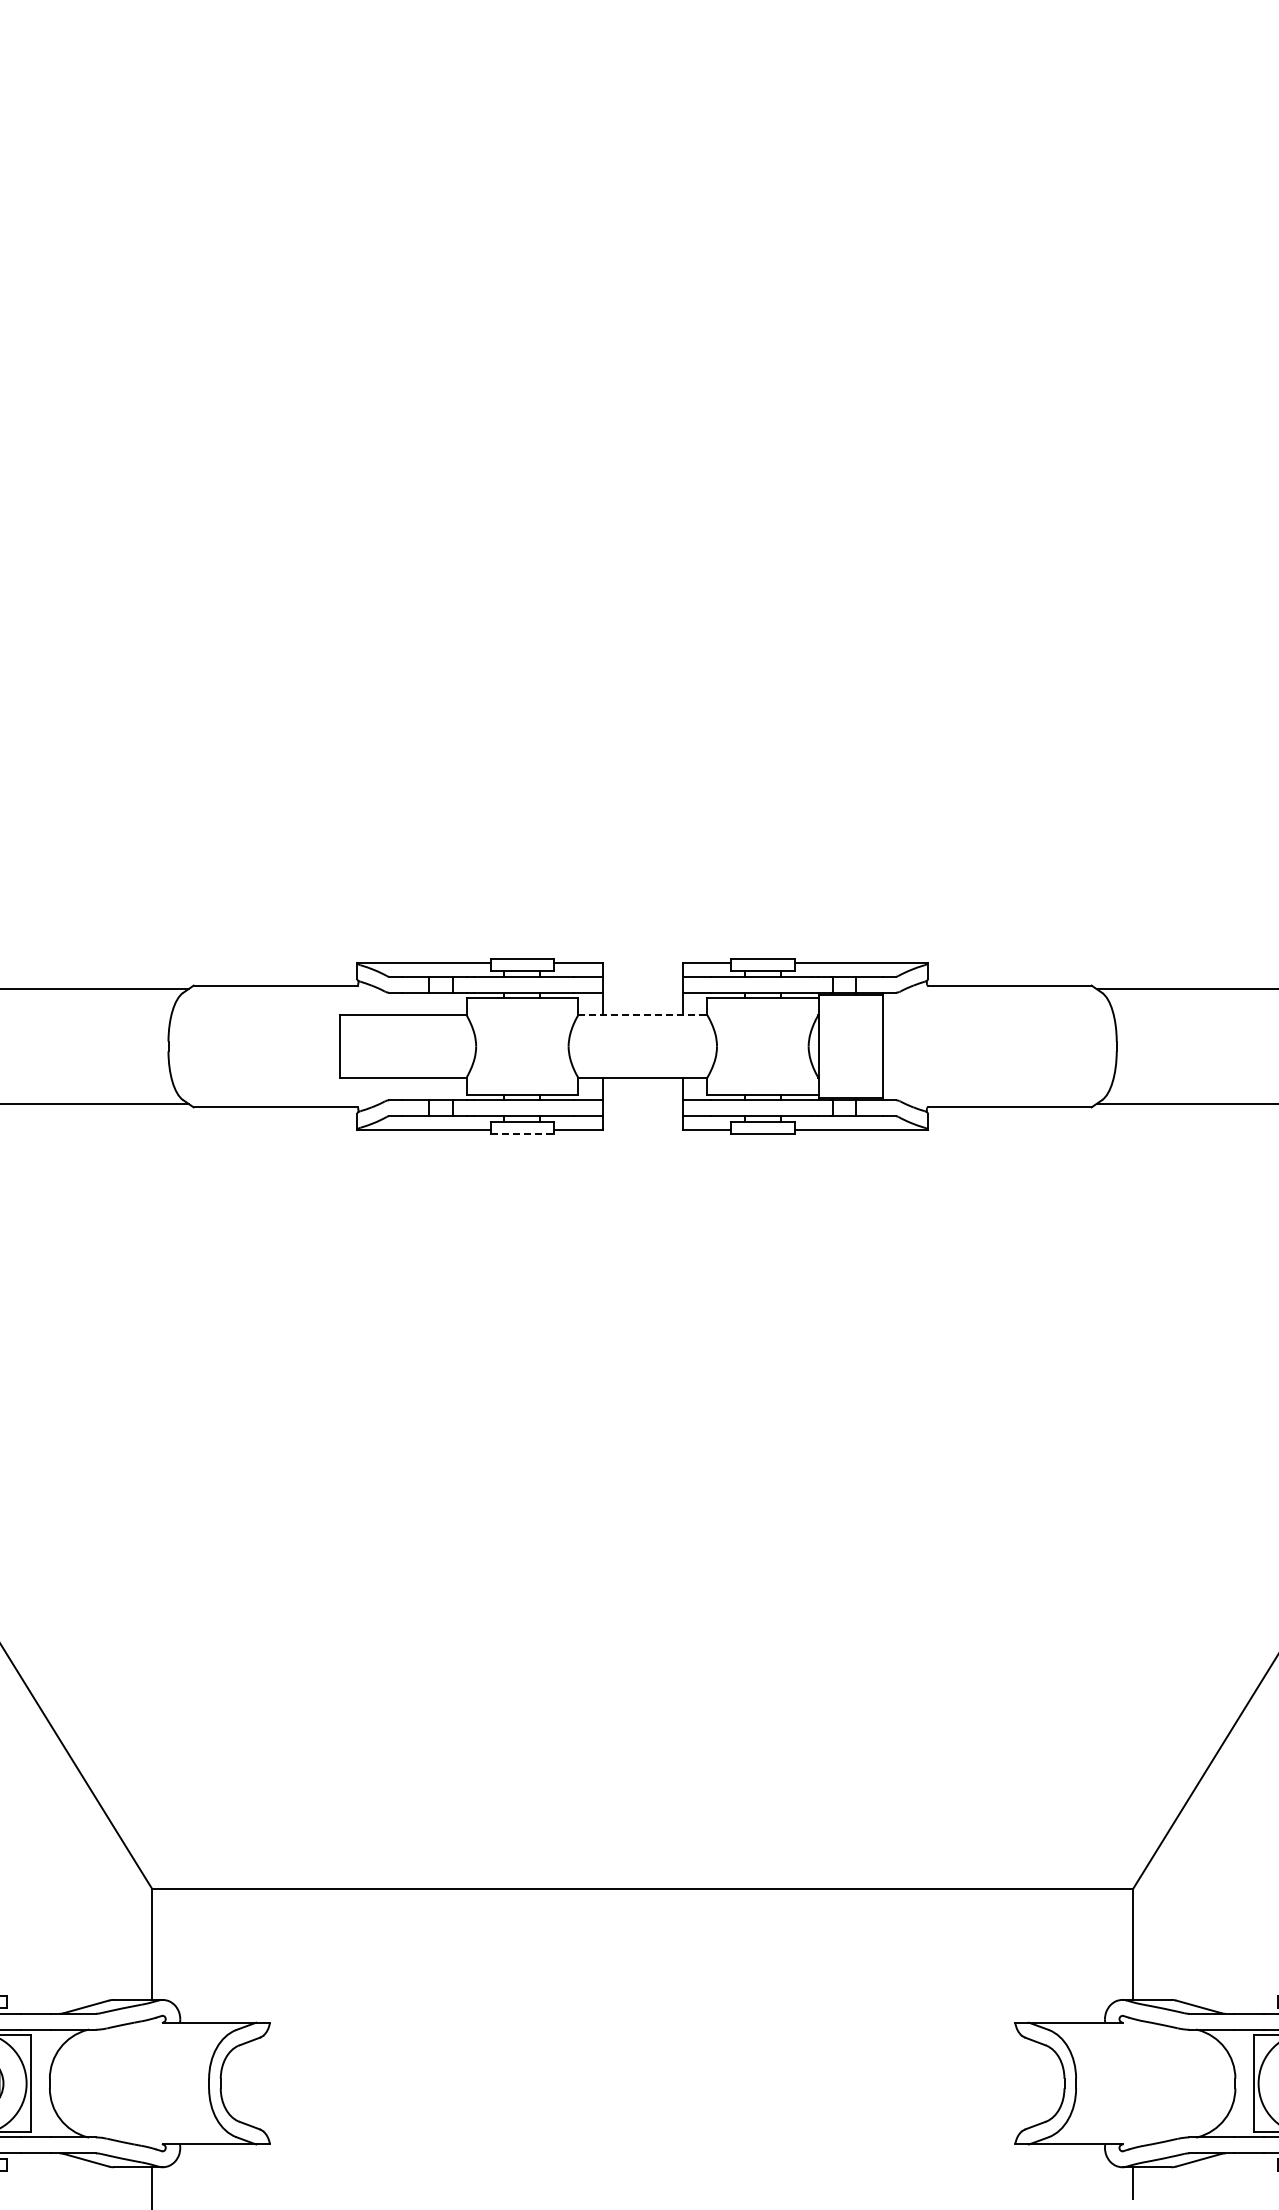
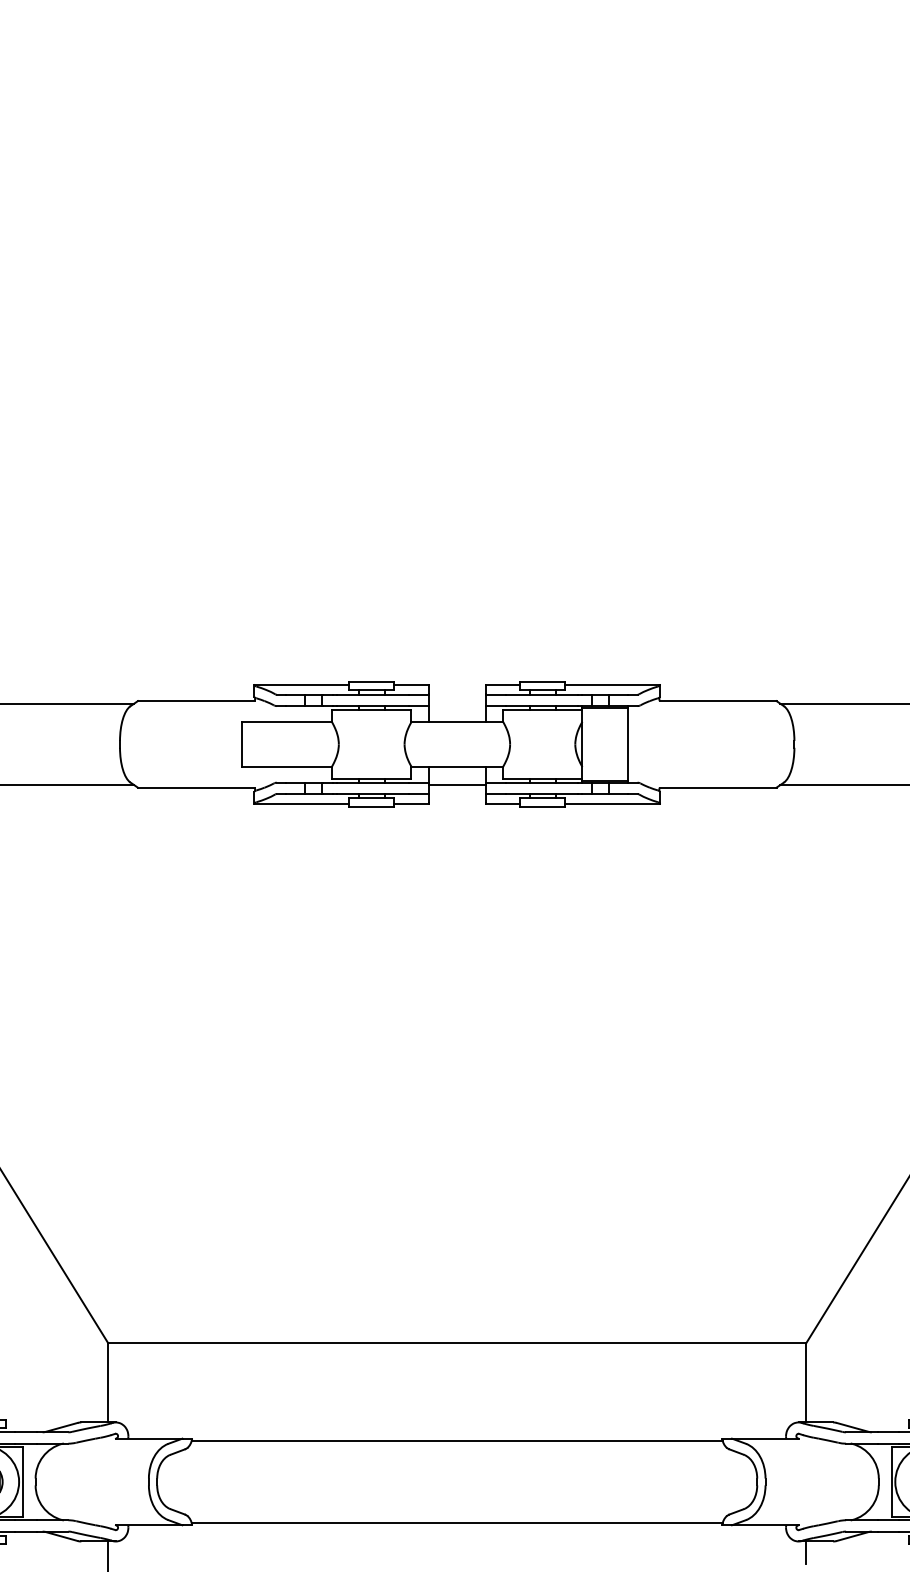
line: (642, 1015) -> (457, 722), dashed -> solid
line: (642, 1103) -> (457, 784), added
line: (522, 1134) -> (371, 806), dashed -> solid
line: (642, 2026) -> (457, 1441), added
line: (642, 2141) -> (457, 1523), added

